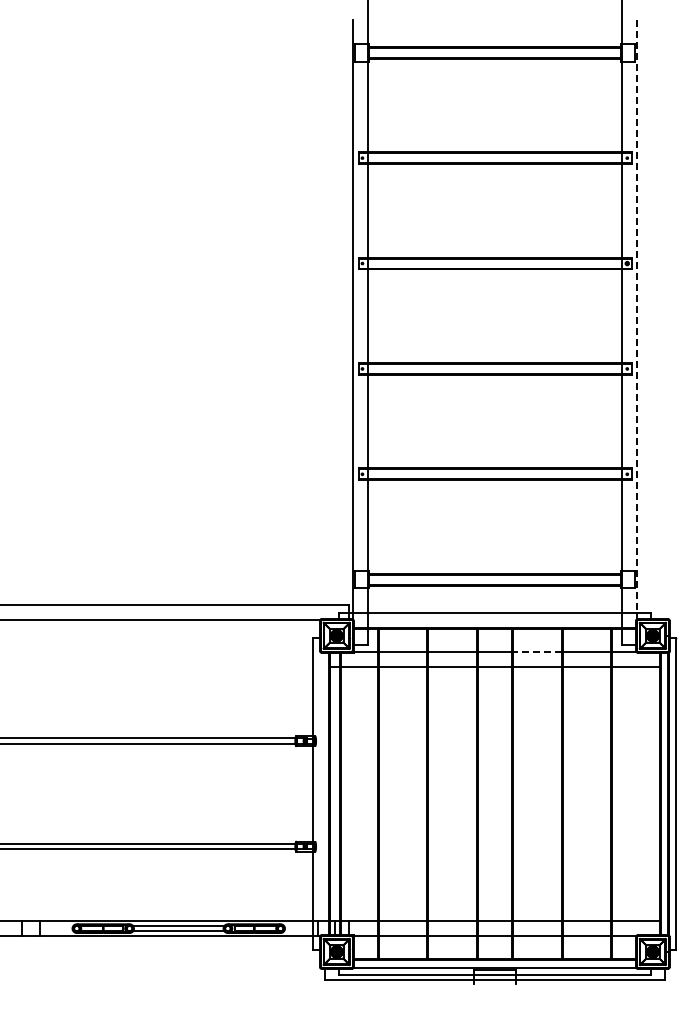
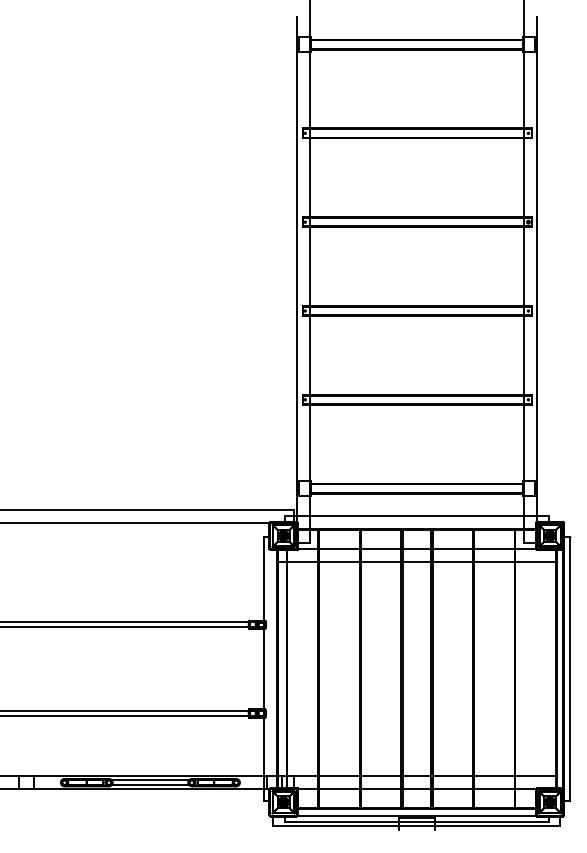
line: (637, 320) -> (537, 270), dashed -> solid
line: (537, 651) -> (452, 549), dashed -> solid

